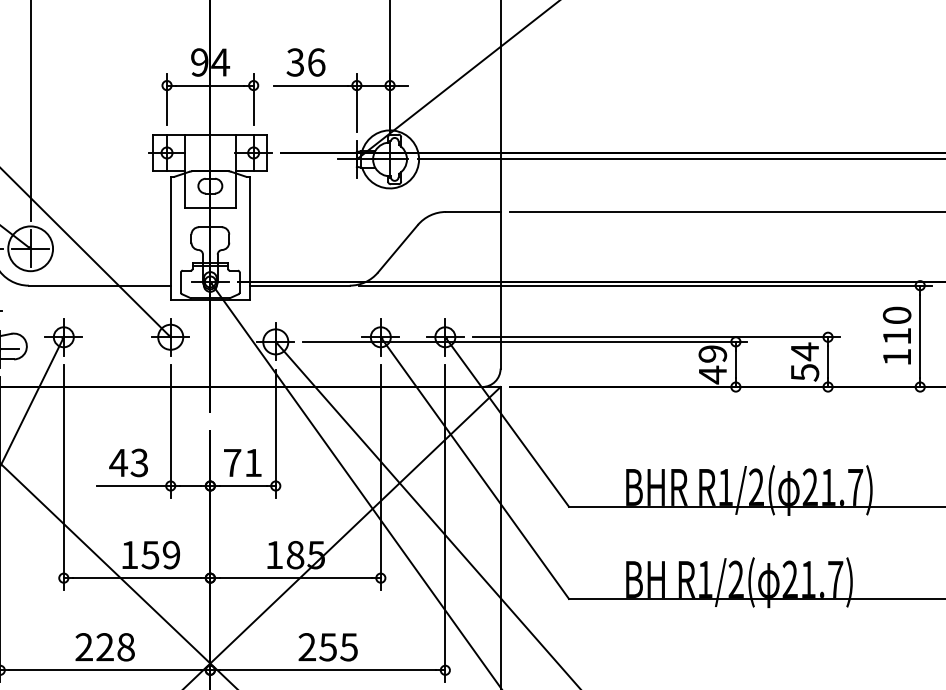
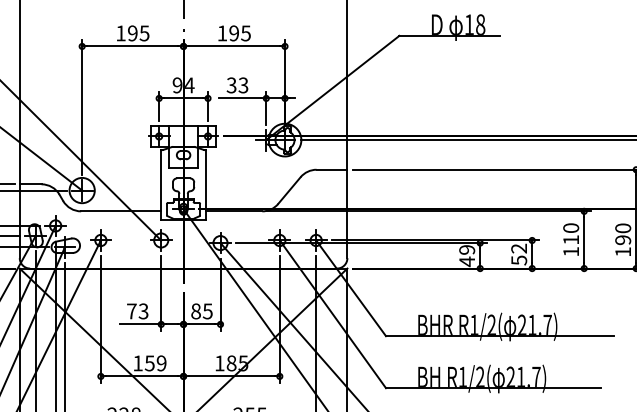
text: (316, 62) -> (243, 85), 36 -> 33
text: (803, 351) -> (518, 248), 54 -> 52
text: (118, 463) -> (131, 311), 43 -> 73
text: (242, 463) -> (201, 311), 71 -> 85

